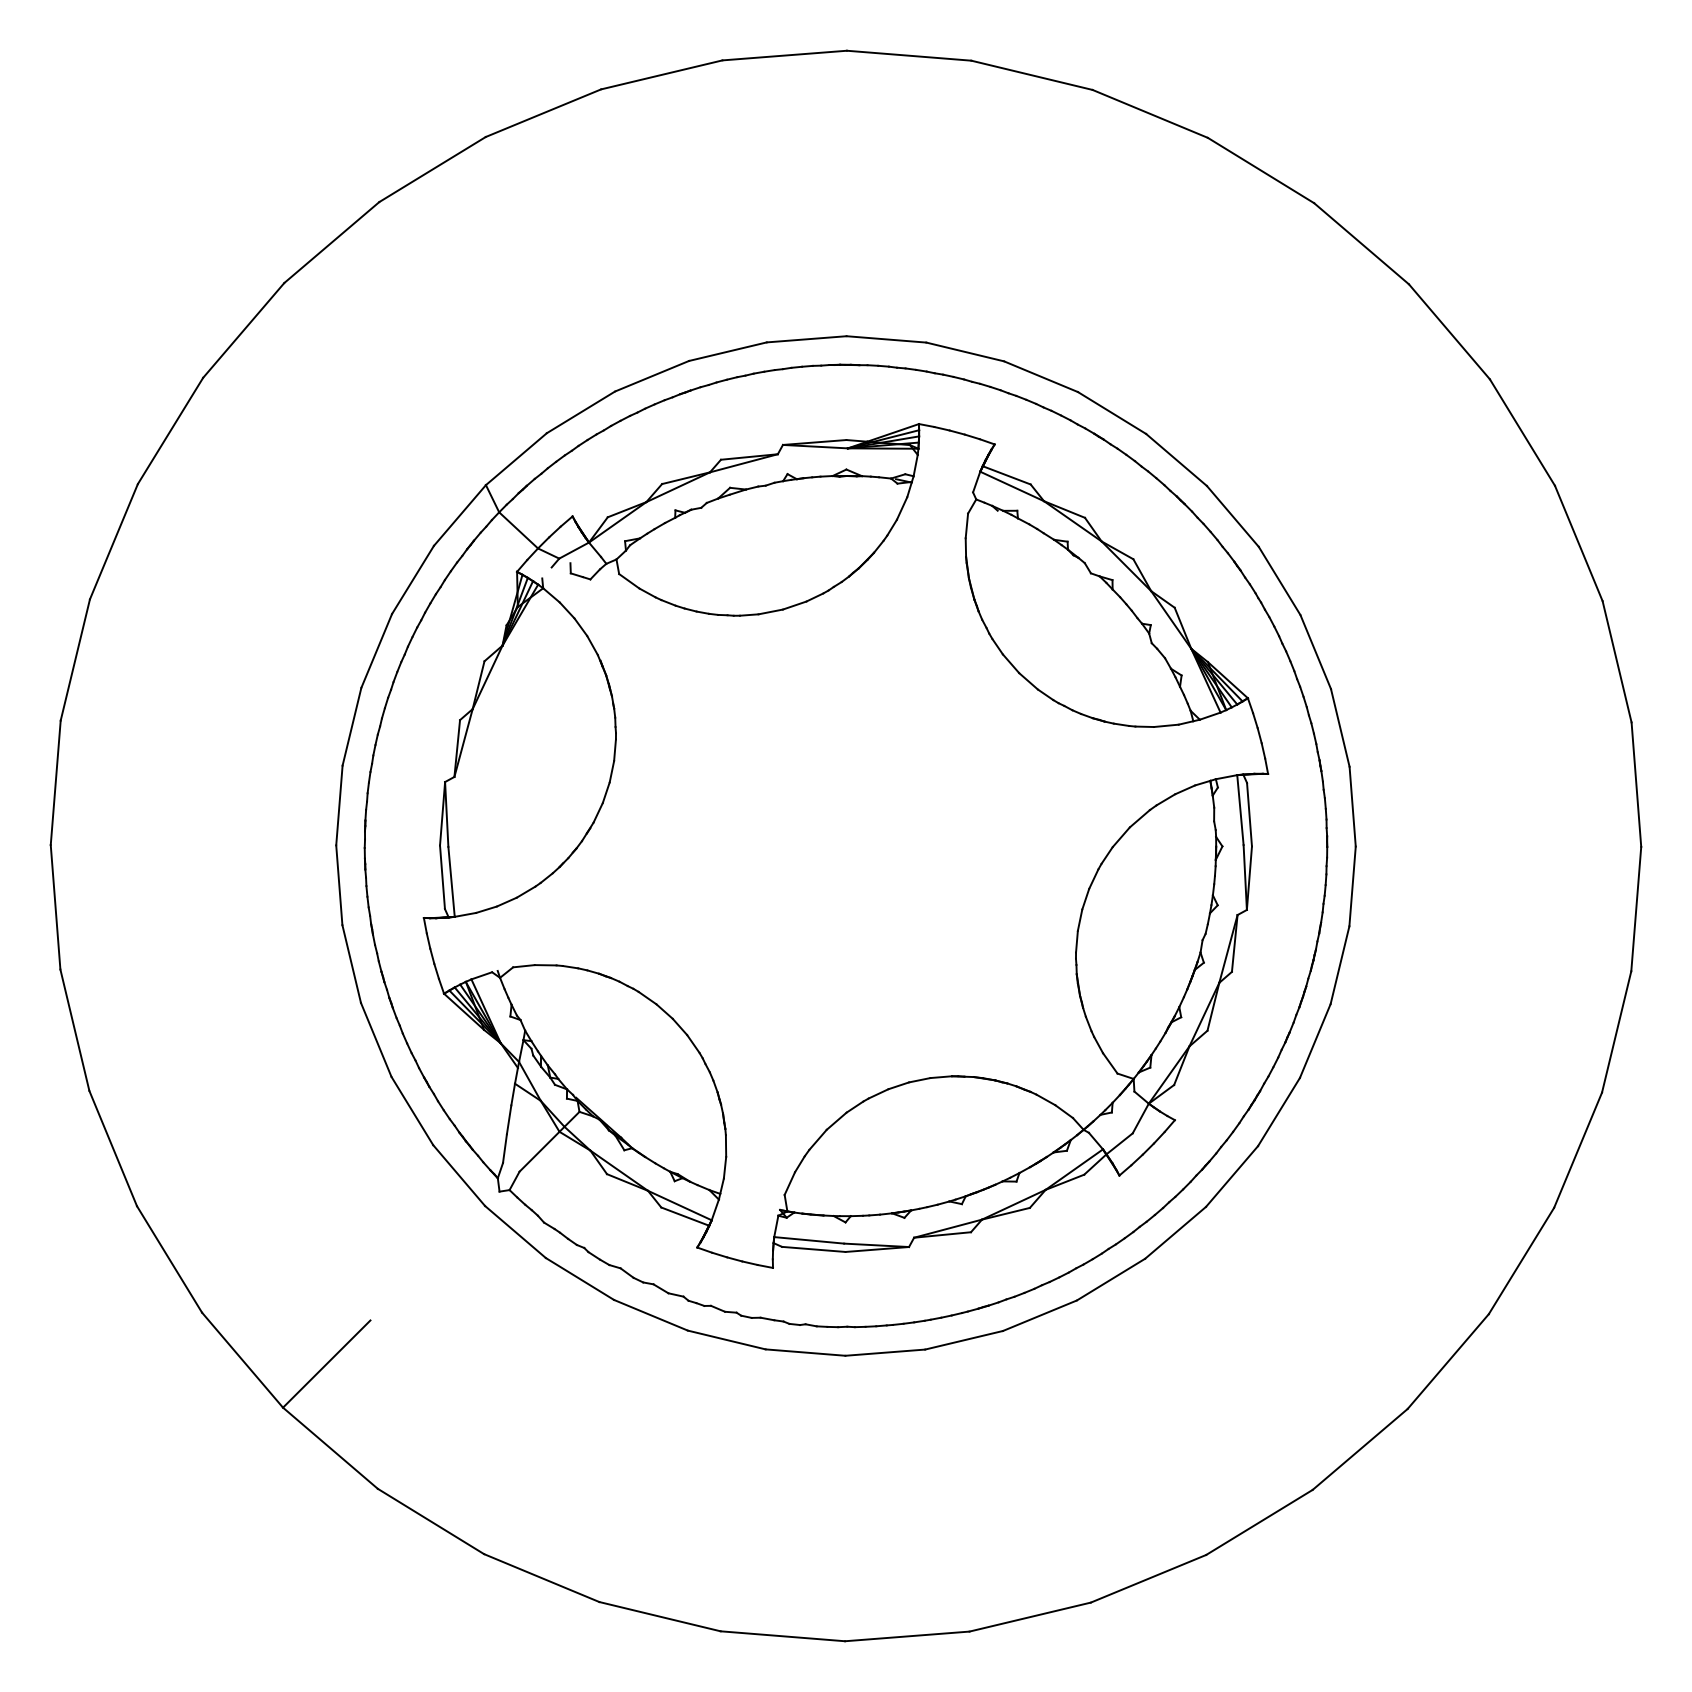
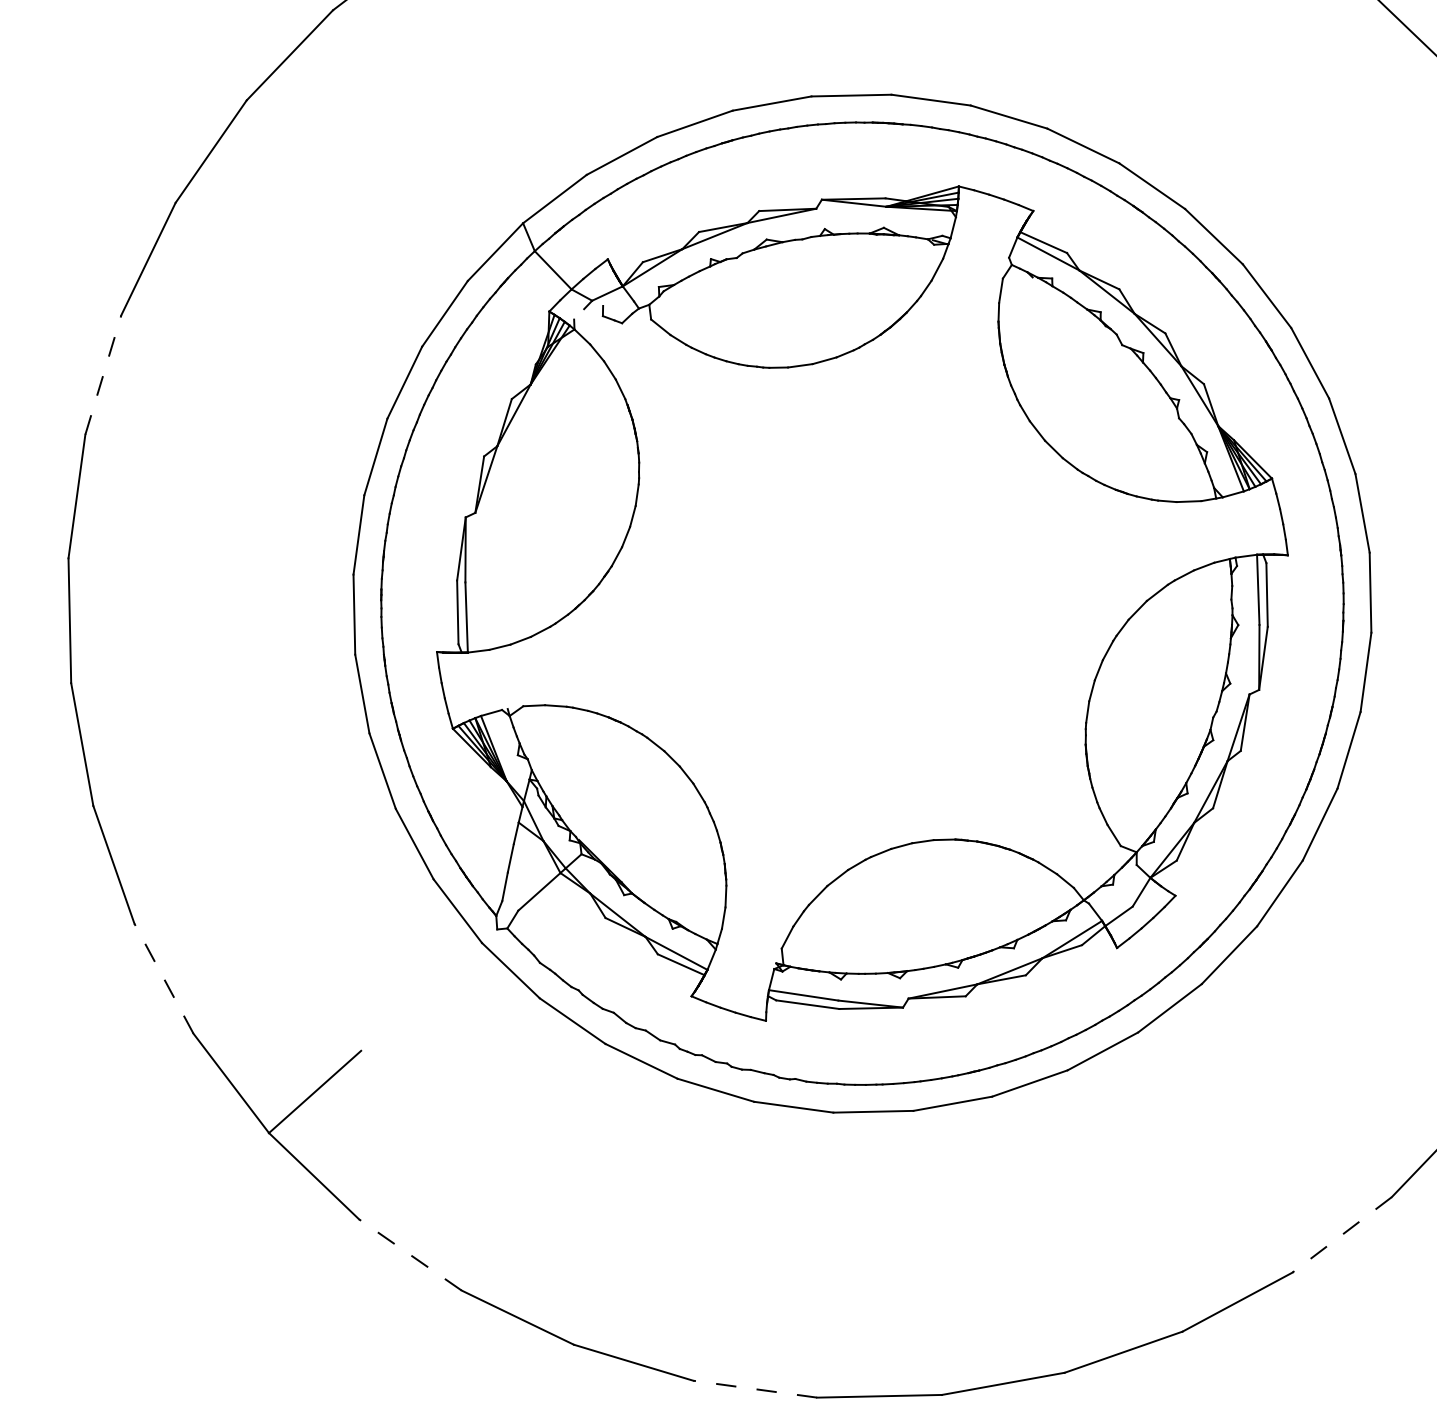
line: (75, 659) -> (103, 374), solid -> dashed
line: (169, 1259) -> (163, 978), solid -> dashed
line: (1359, 1449) -> (1341, 1234), solid -> dashed
line: (430, 1521) -> (409, 1254), solid -> dashed
line: (782, 1636) -> (754, 1389), solid -> dashed

